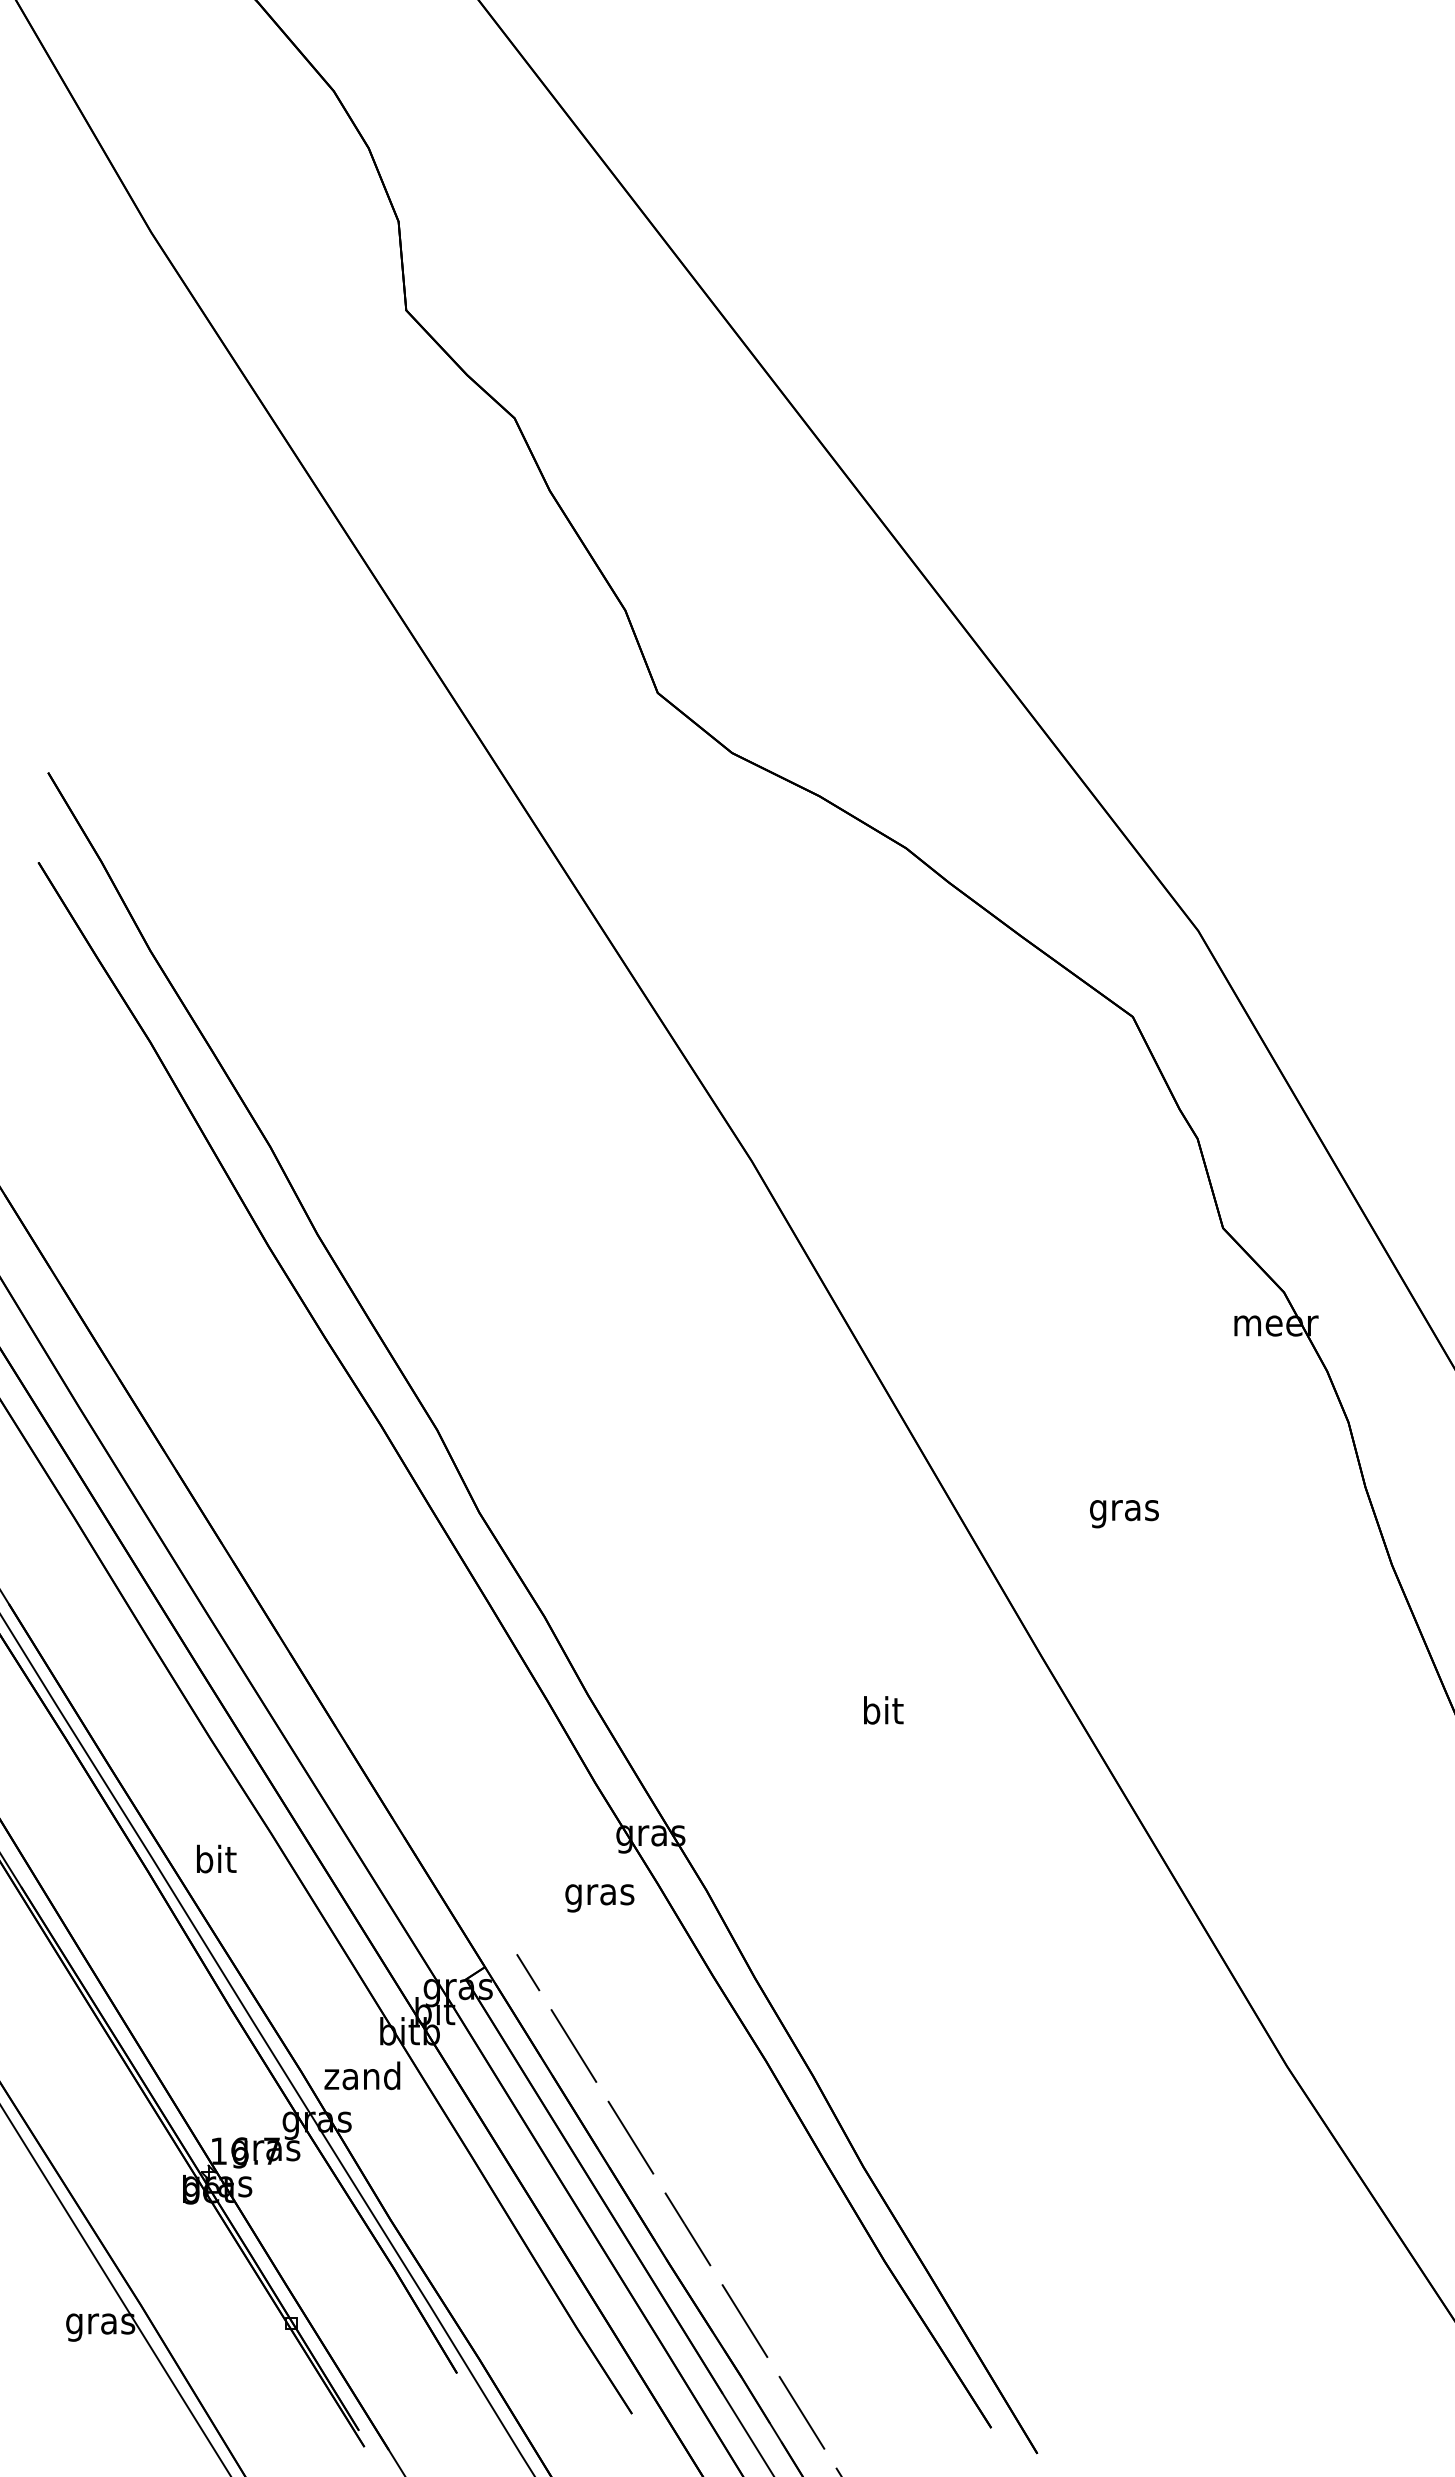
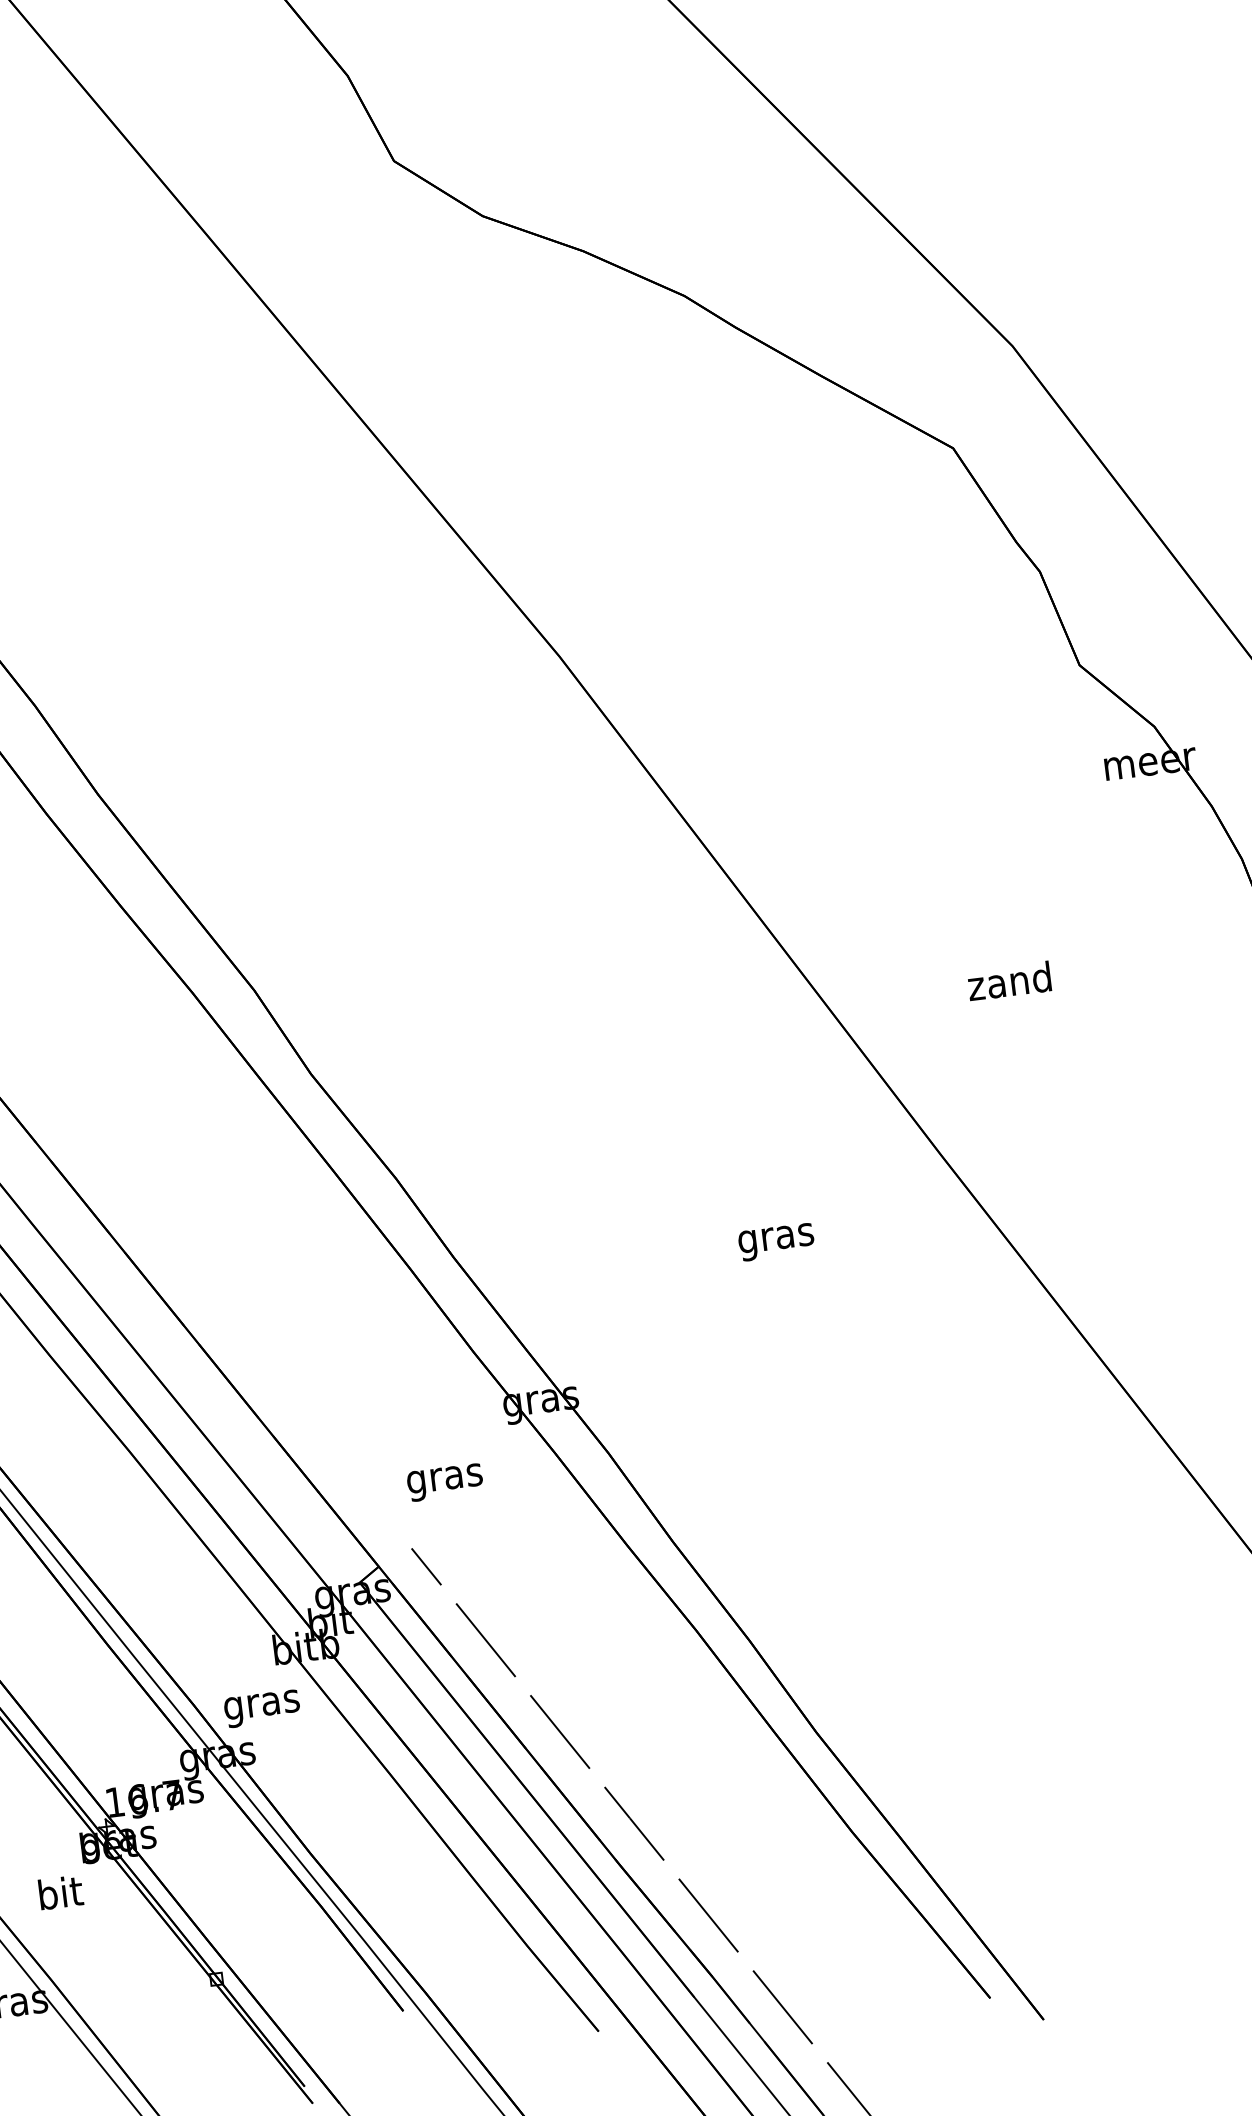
text: (1123, 1510) -> (1009, 985), gras -> zand
text: (882, 1713) -> (775, 1237), bit -> gras
text: (216, 1858) -> (60, 1892), moved
text: (599, 1898) -> (444, 1482), moved
text: (362, 2079) -> (261, 1705), zand -> gras

